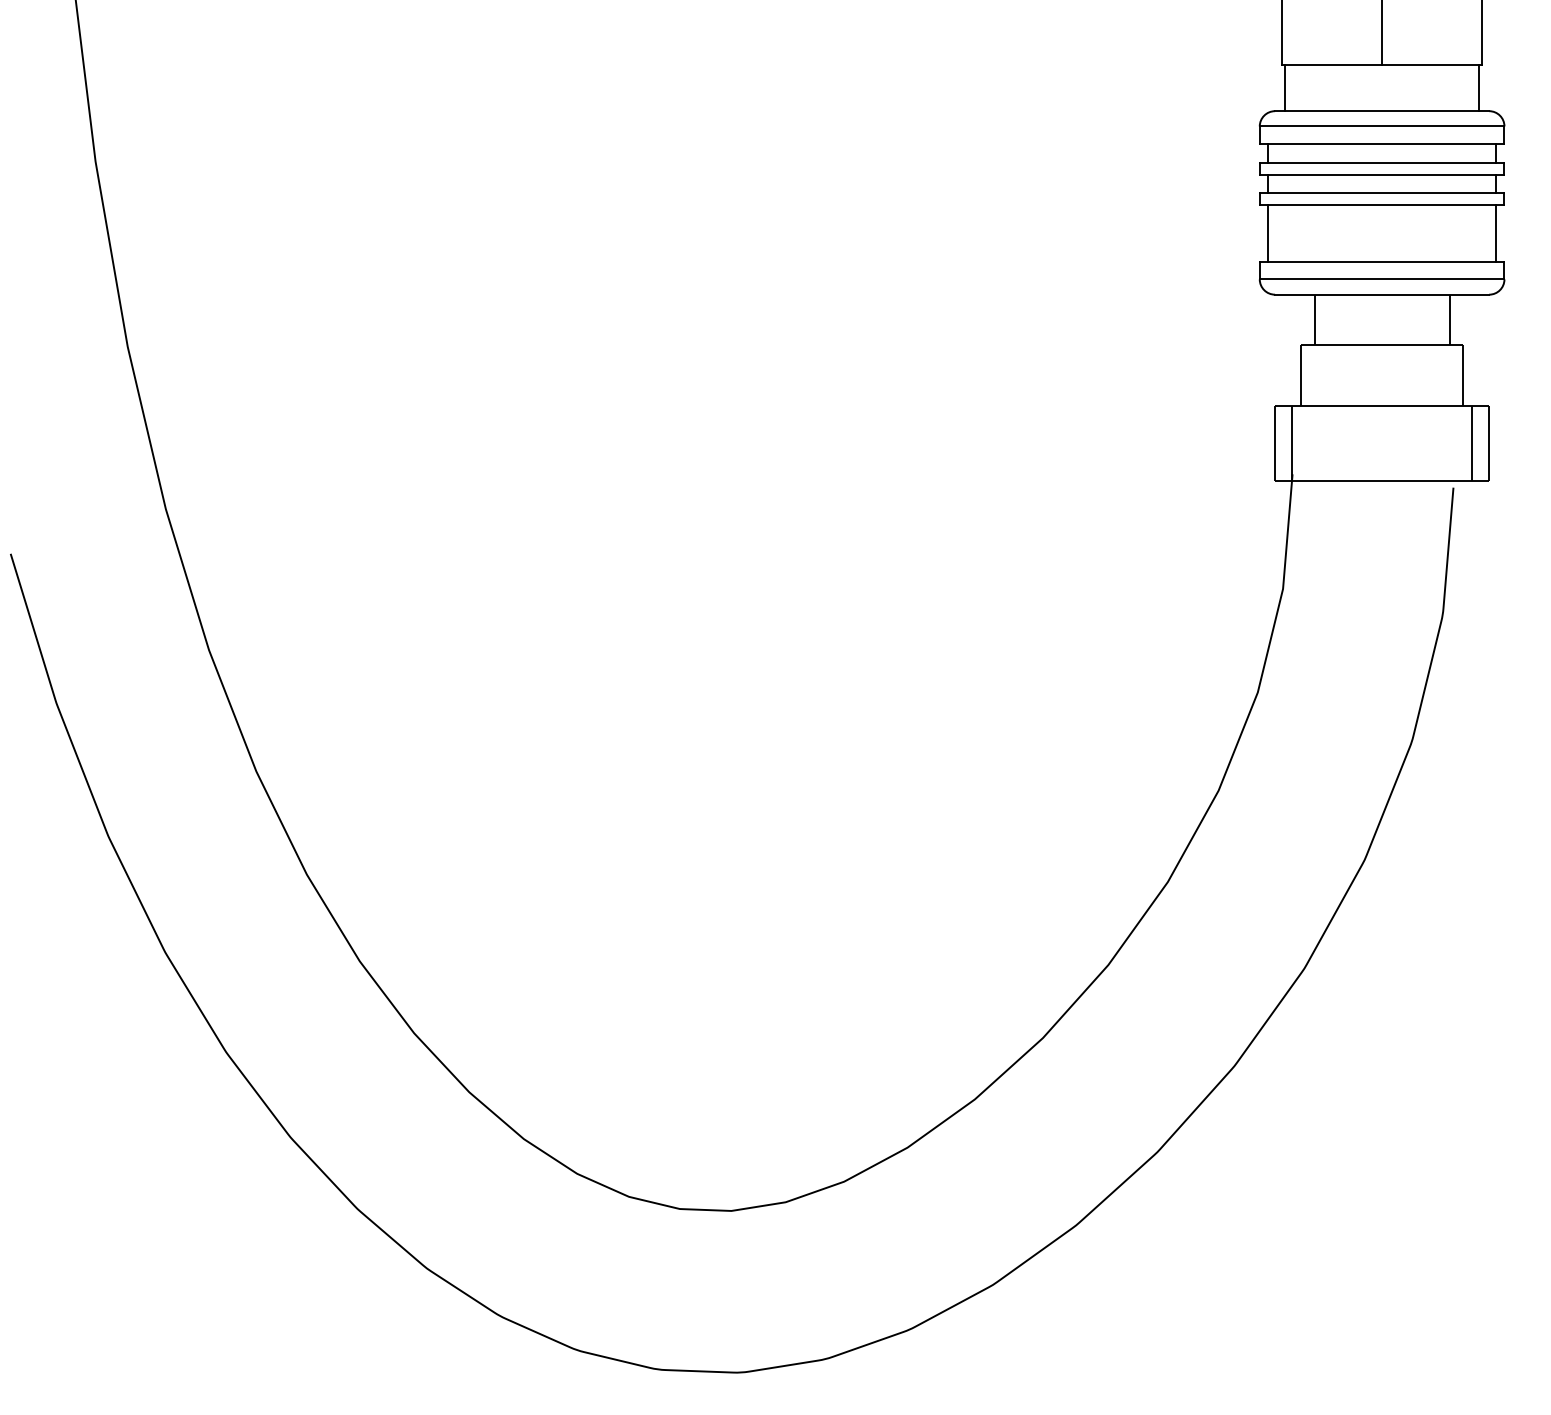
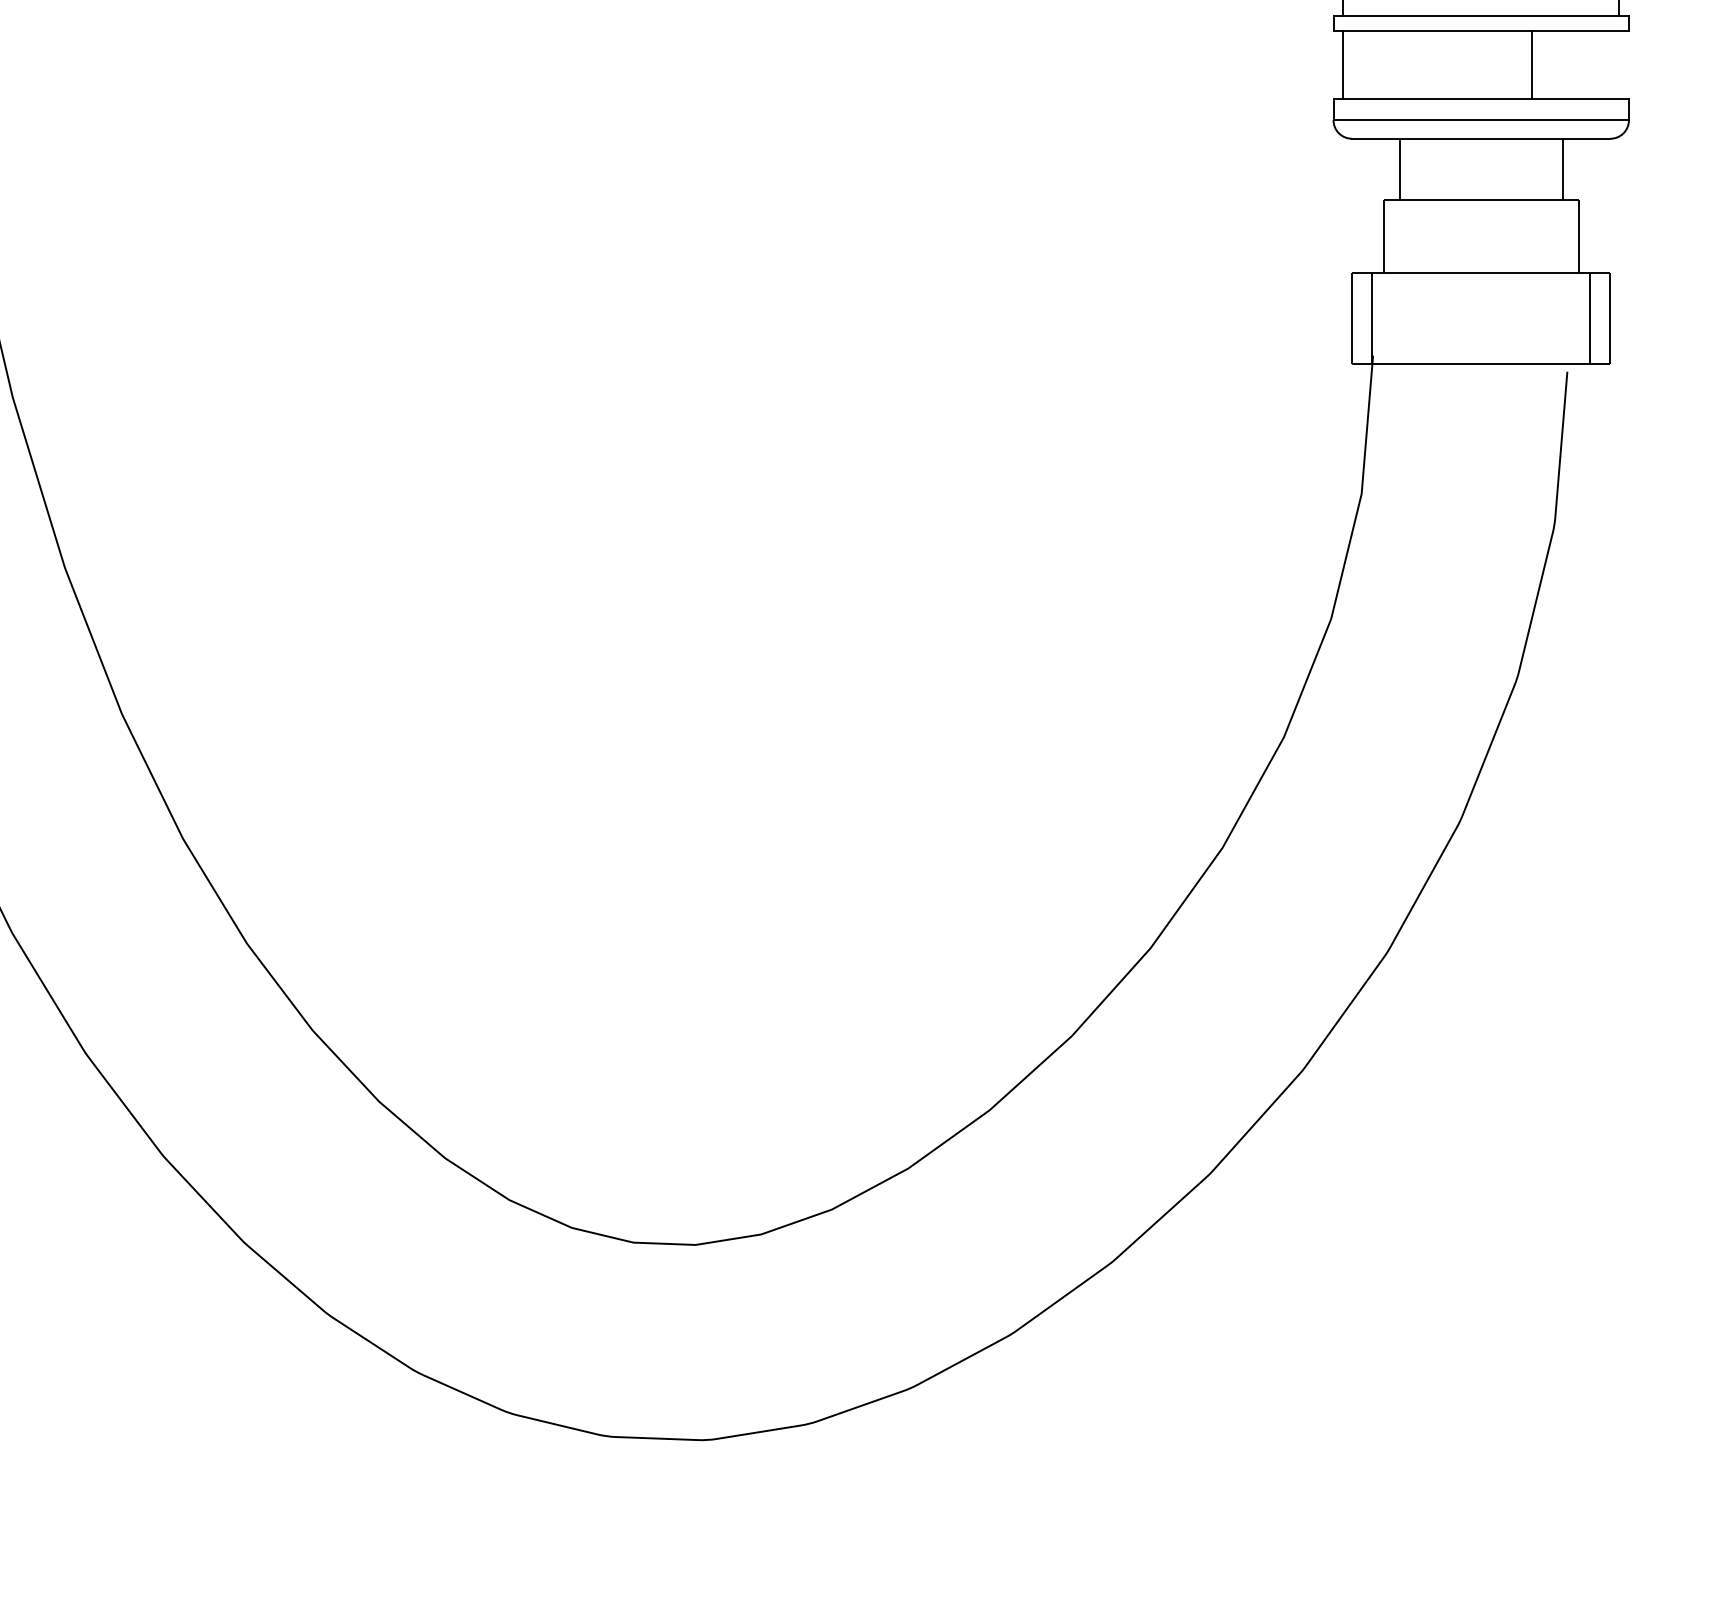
line: (1496, 233) -> (1532, 64), moved

